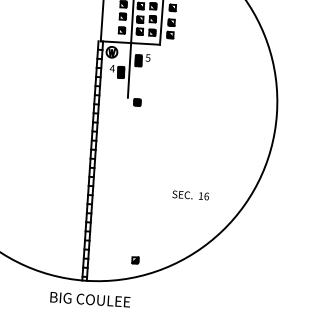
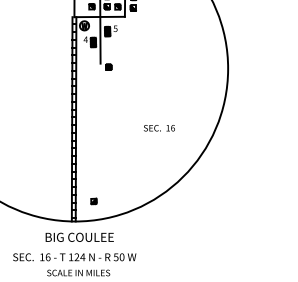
text: (189, 195) -> (158, 128), moved
part: (134, 260) -> (93, 201), moved

